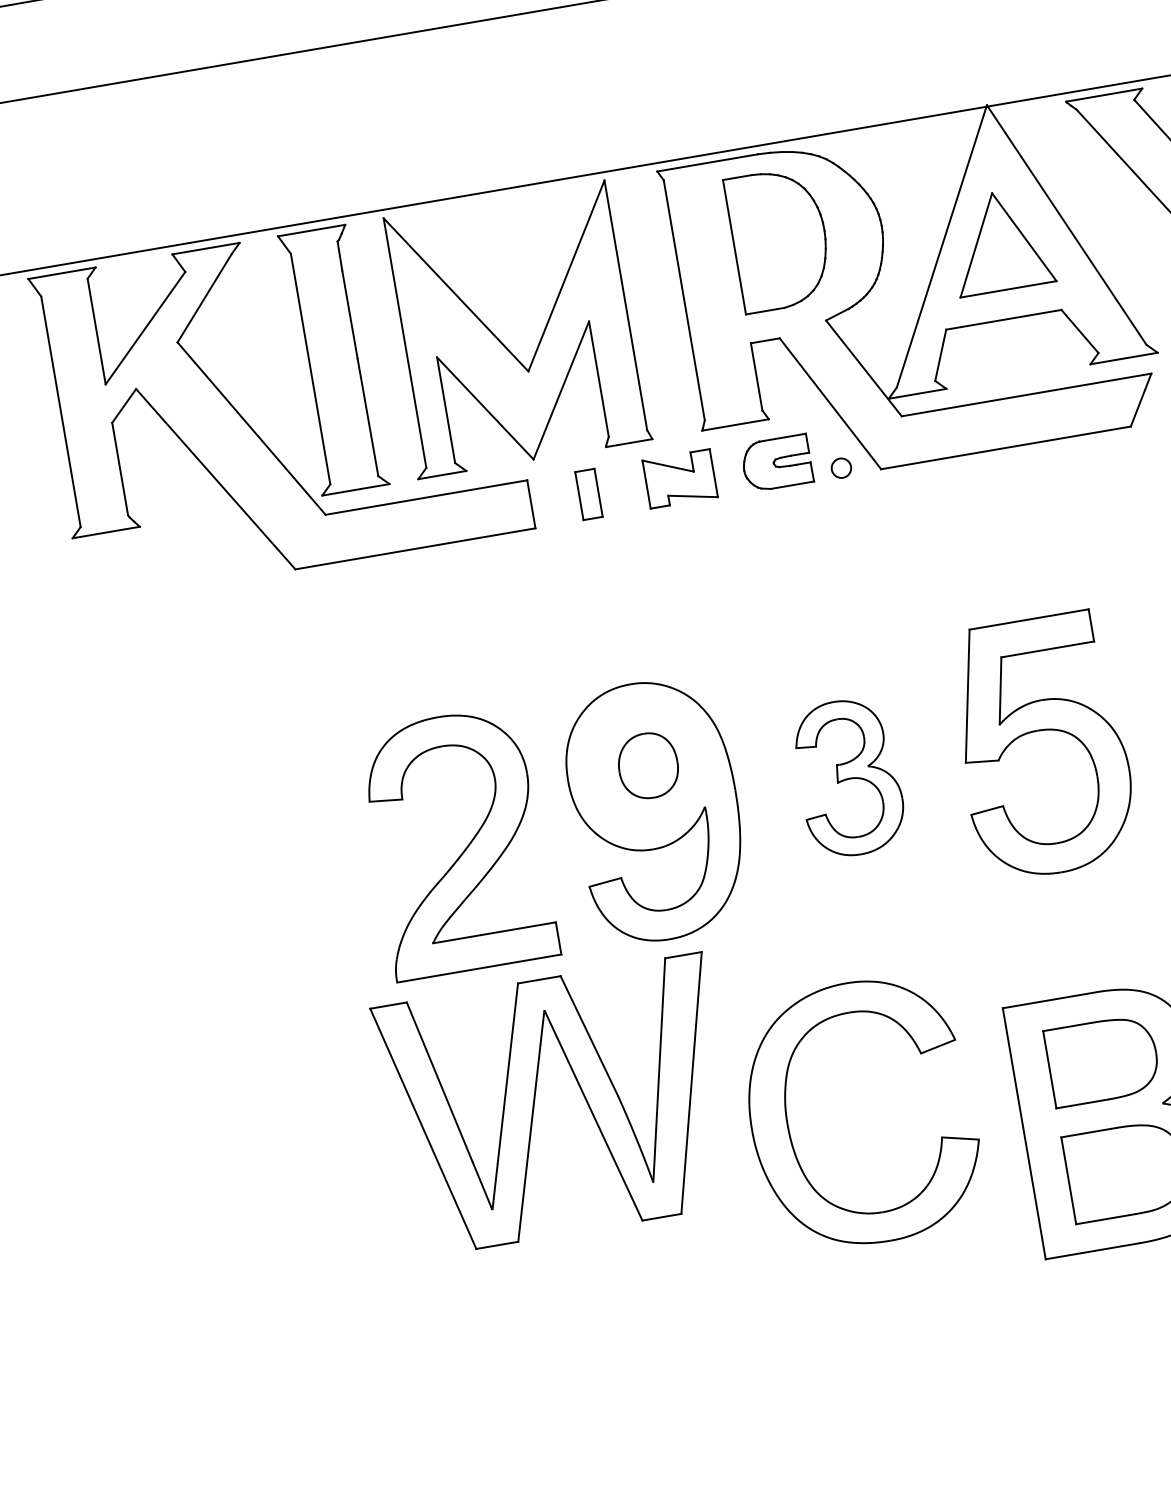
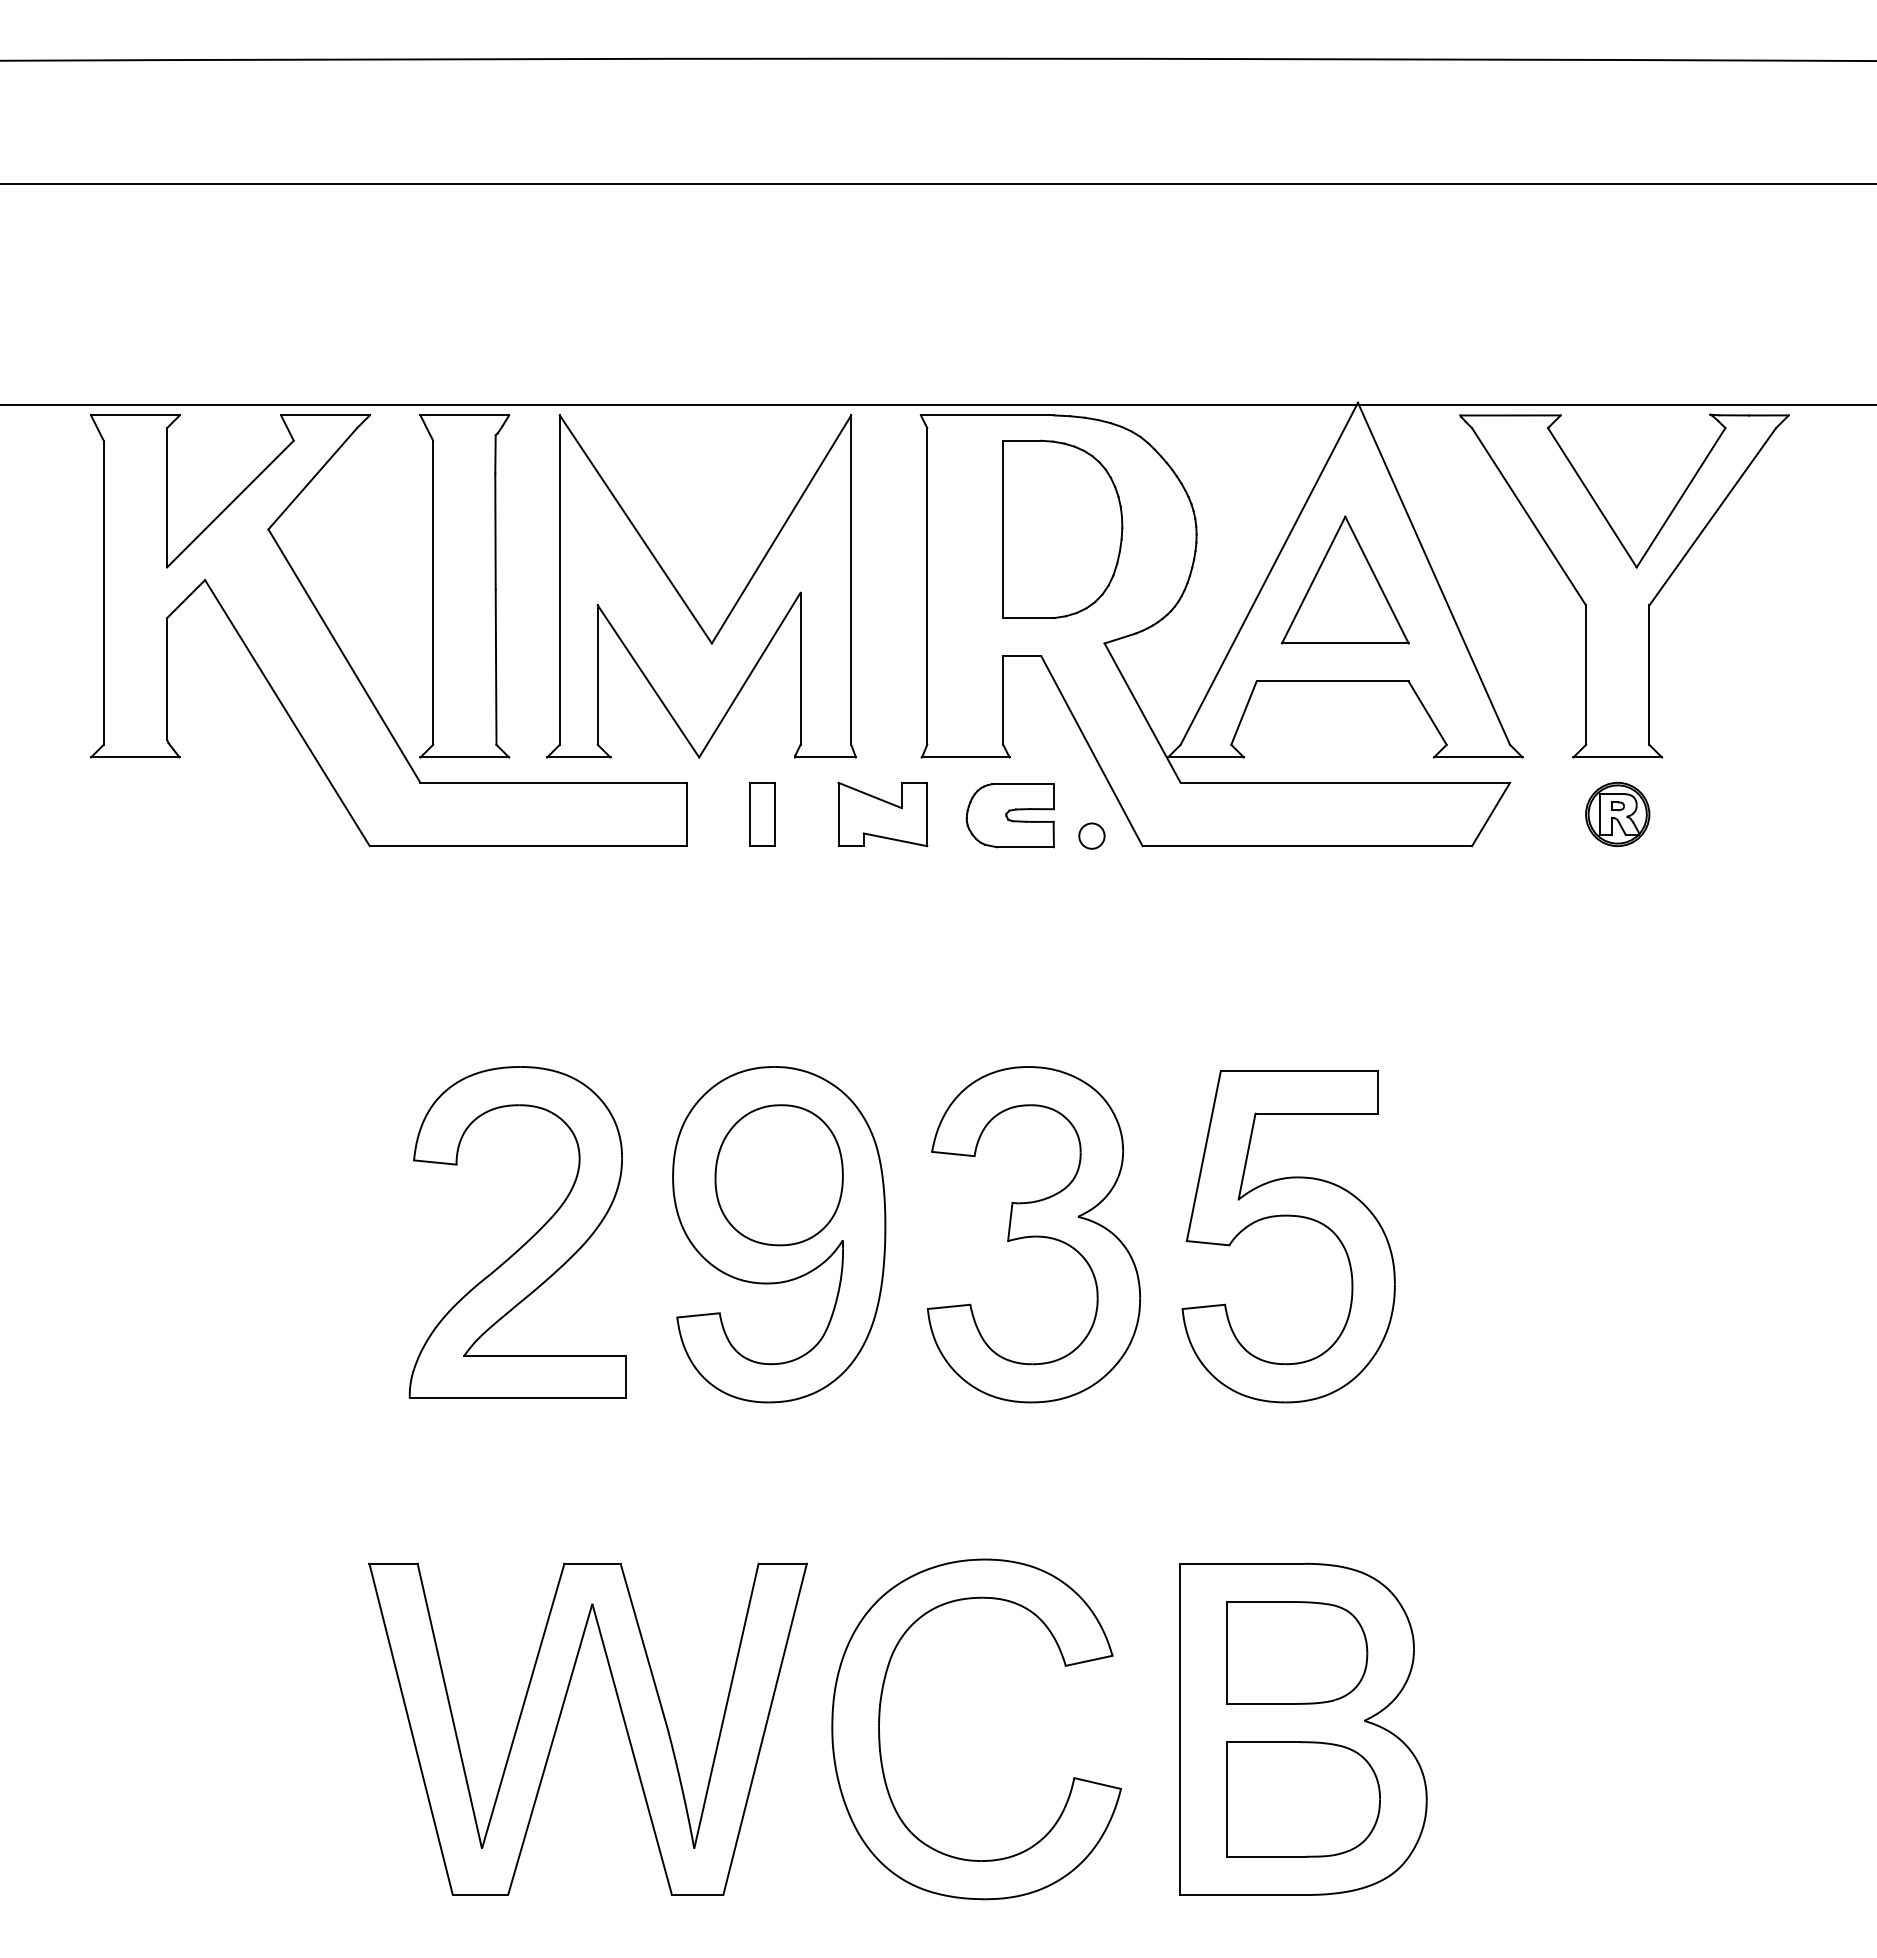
part: (647, 766) -> (778, 1175), size x1.67
part: (848, 777) -> (1033, 1234), size x1.67
part: (535, 1101) -> (560, 1718), moved
part: (789, 1130) -> (880, 1735), moved

